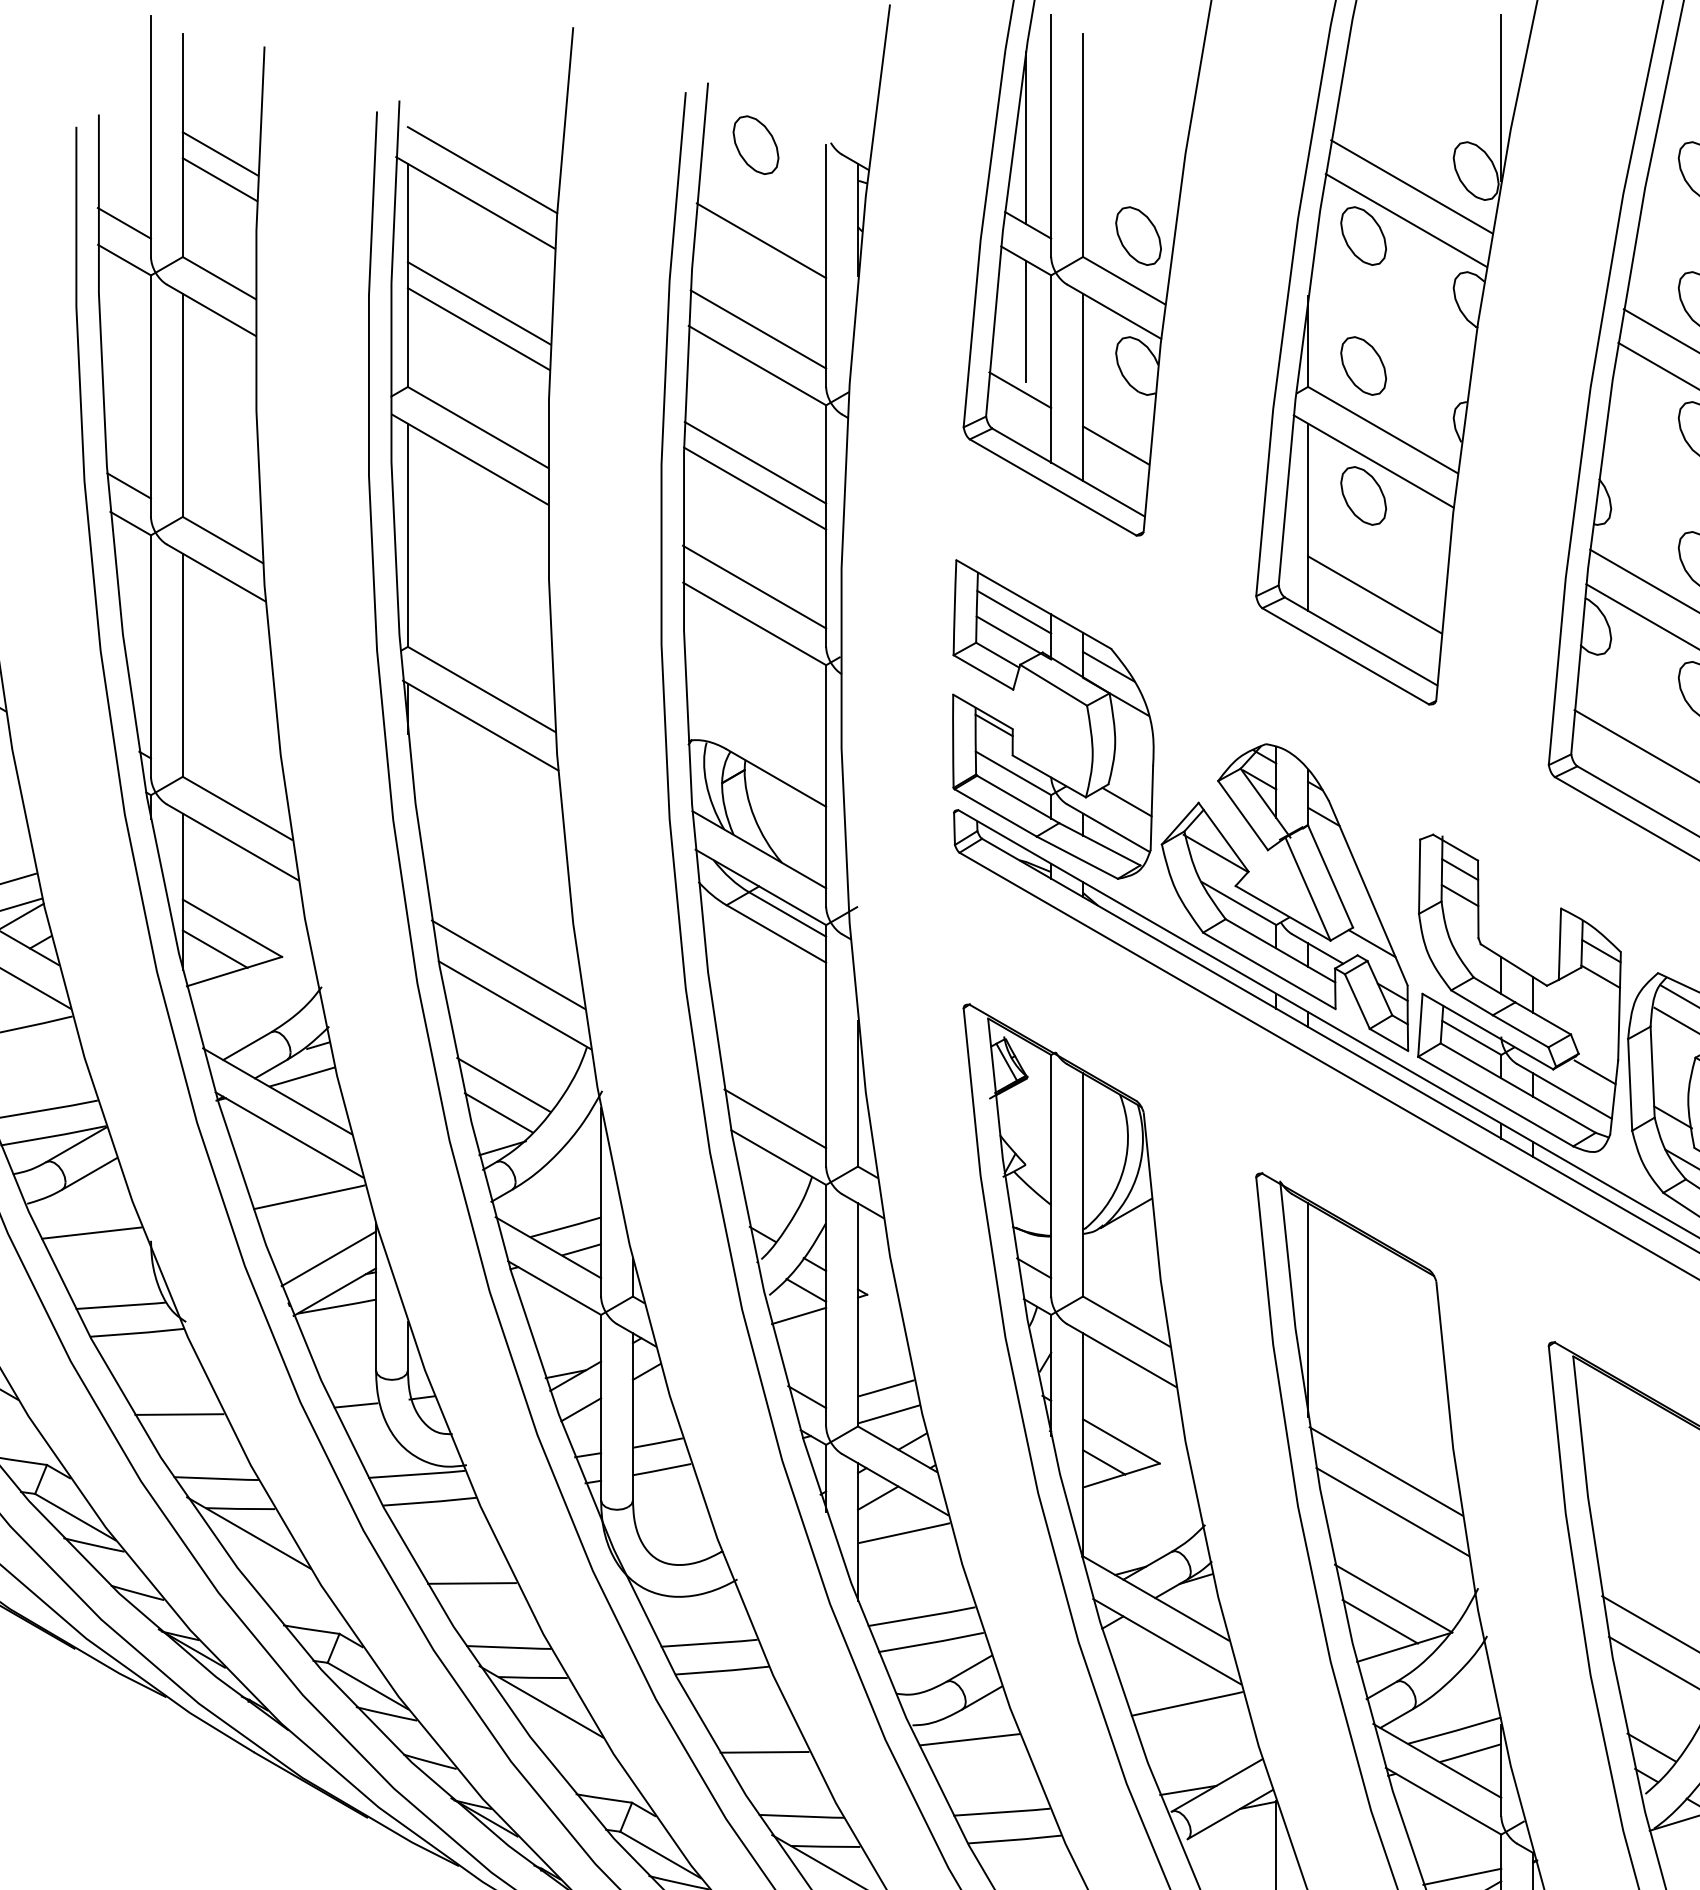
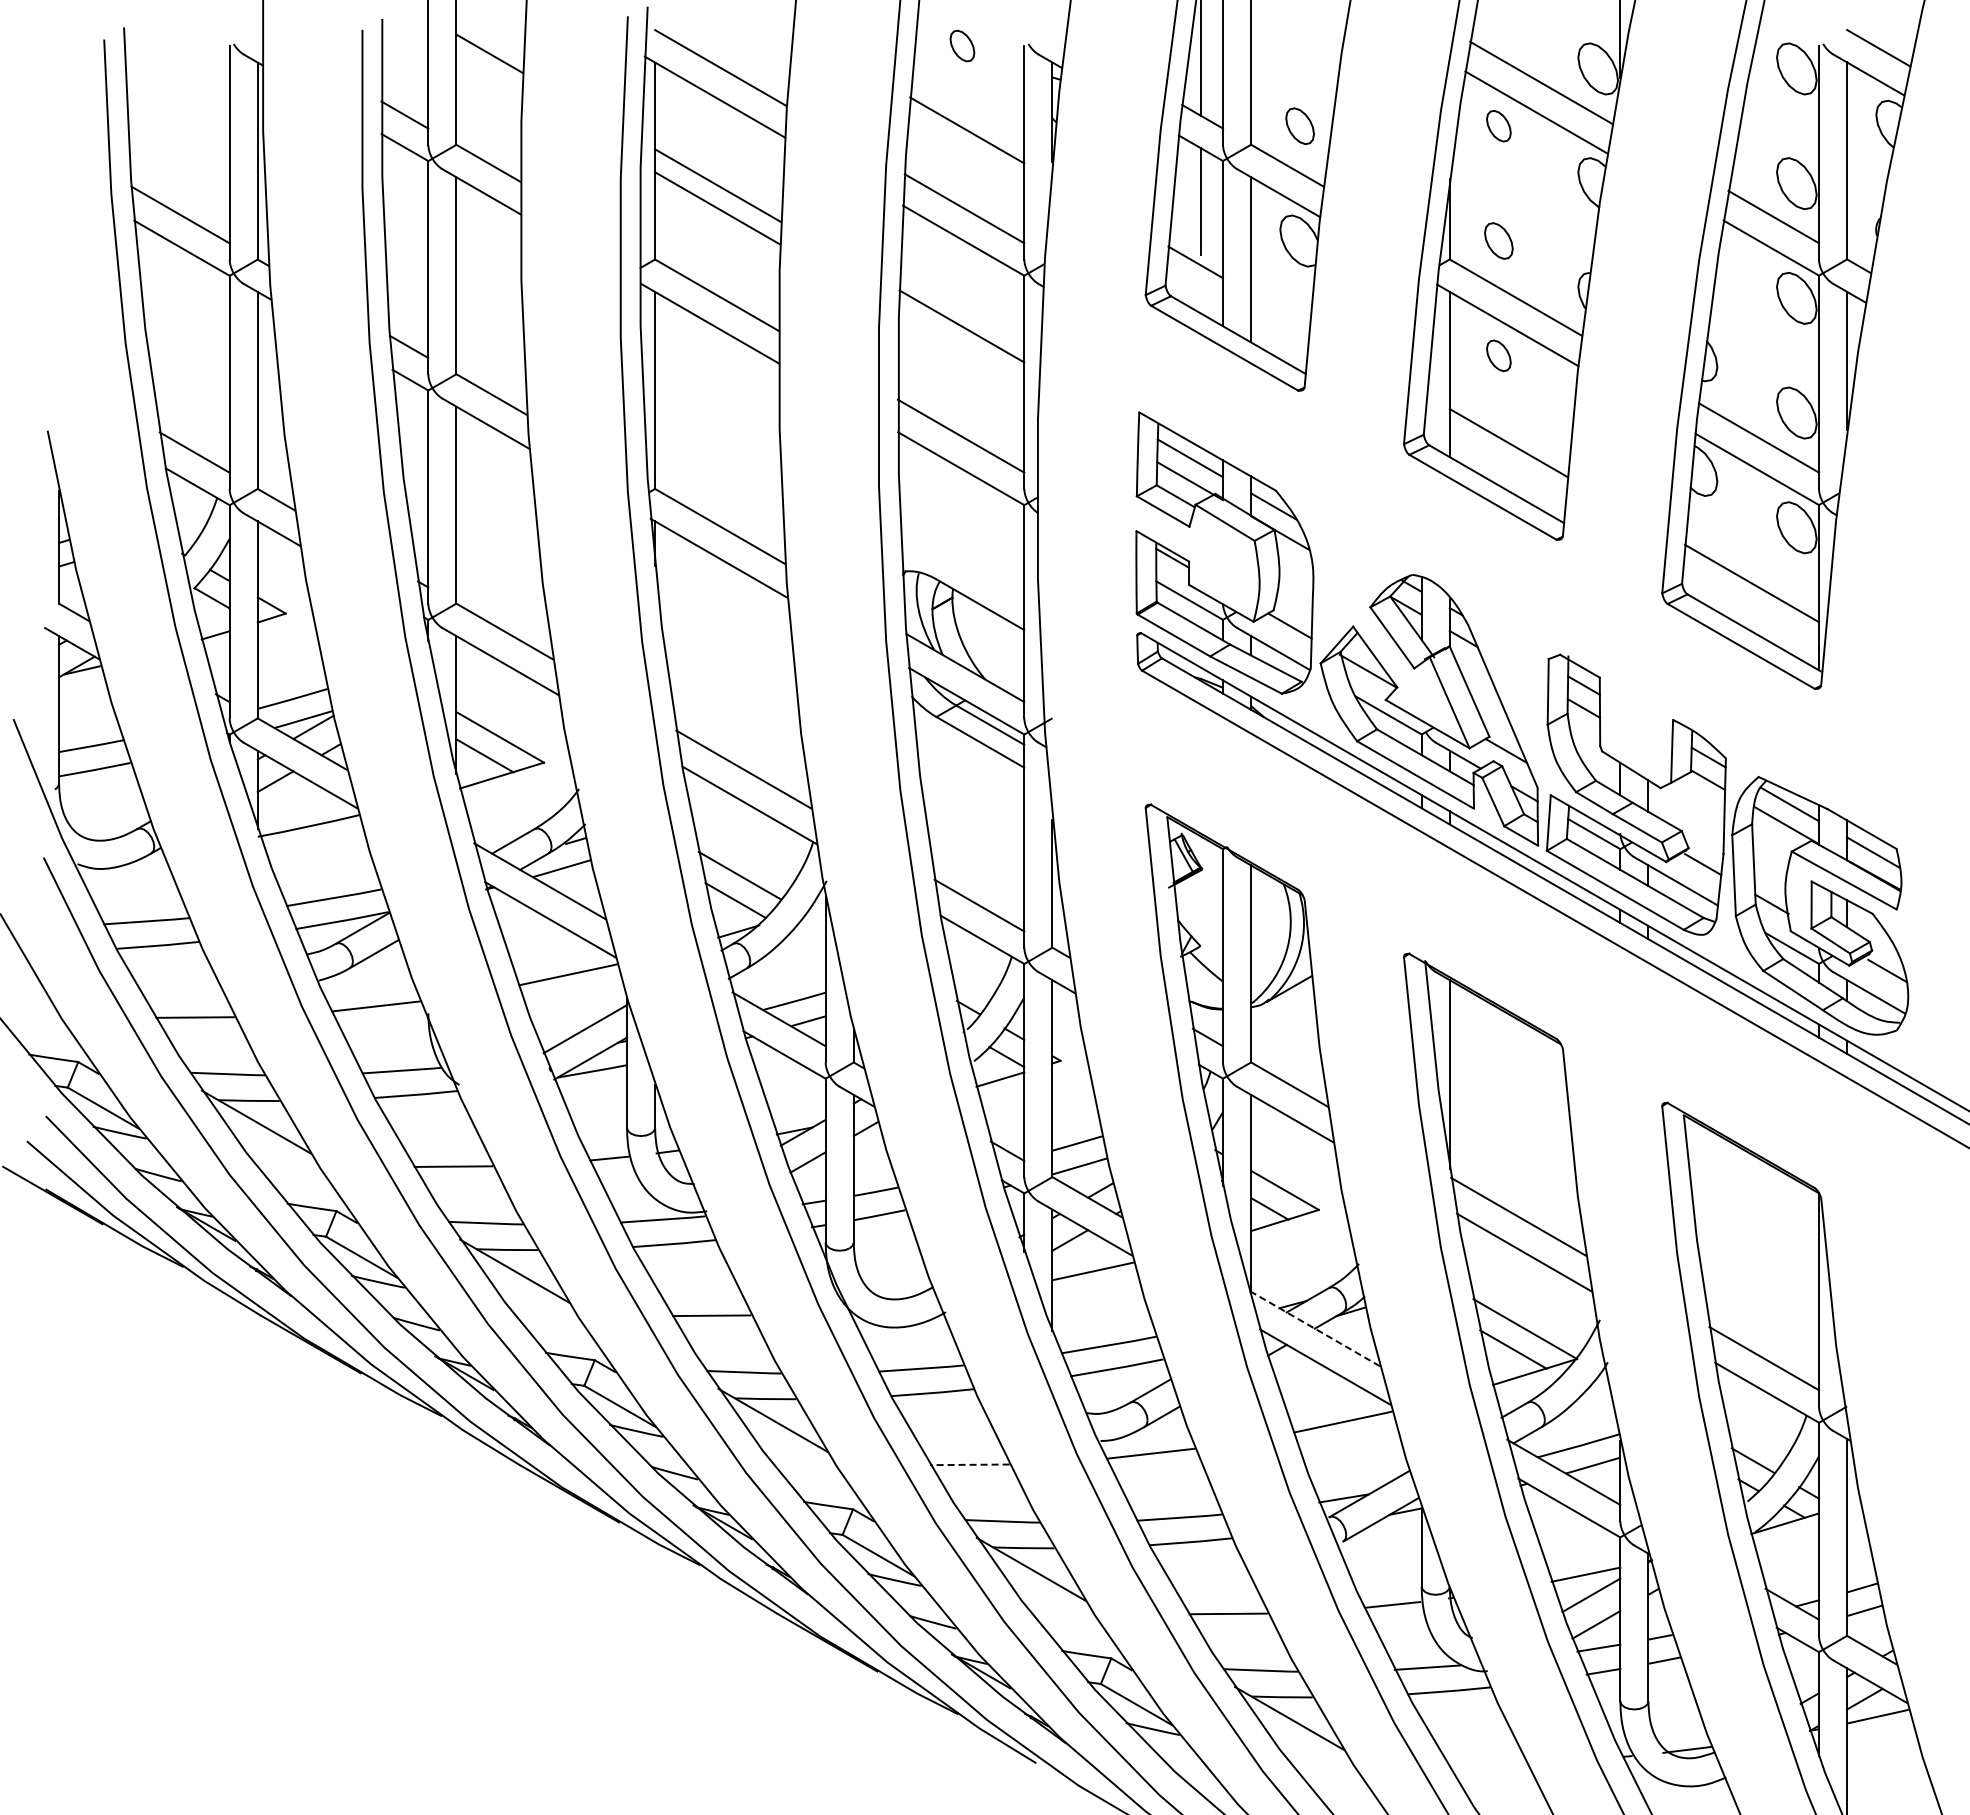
part: (756, 144) -> (962, 45), size x0.6
line: (220, 179) -> (489, 76), removed
part: (1137, 235) -> (1299, 125), size x0.7
part: (1363, 235) -> (1498, 125), size x0.6
part: (1363, 365) -> (1498, 240), size x0.7
line: (1116, 444) -> (1280, 310), removed
line: (754, 488) -> (961, 349), removed
part: (1363, 495) -> (1498, 355), size x0.6
line: (1155, 1597) -> (1315, 1328), solid -> dashed
line: (762, 1751) -> (968, 1464), solid -> dashed

